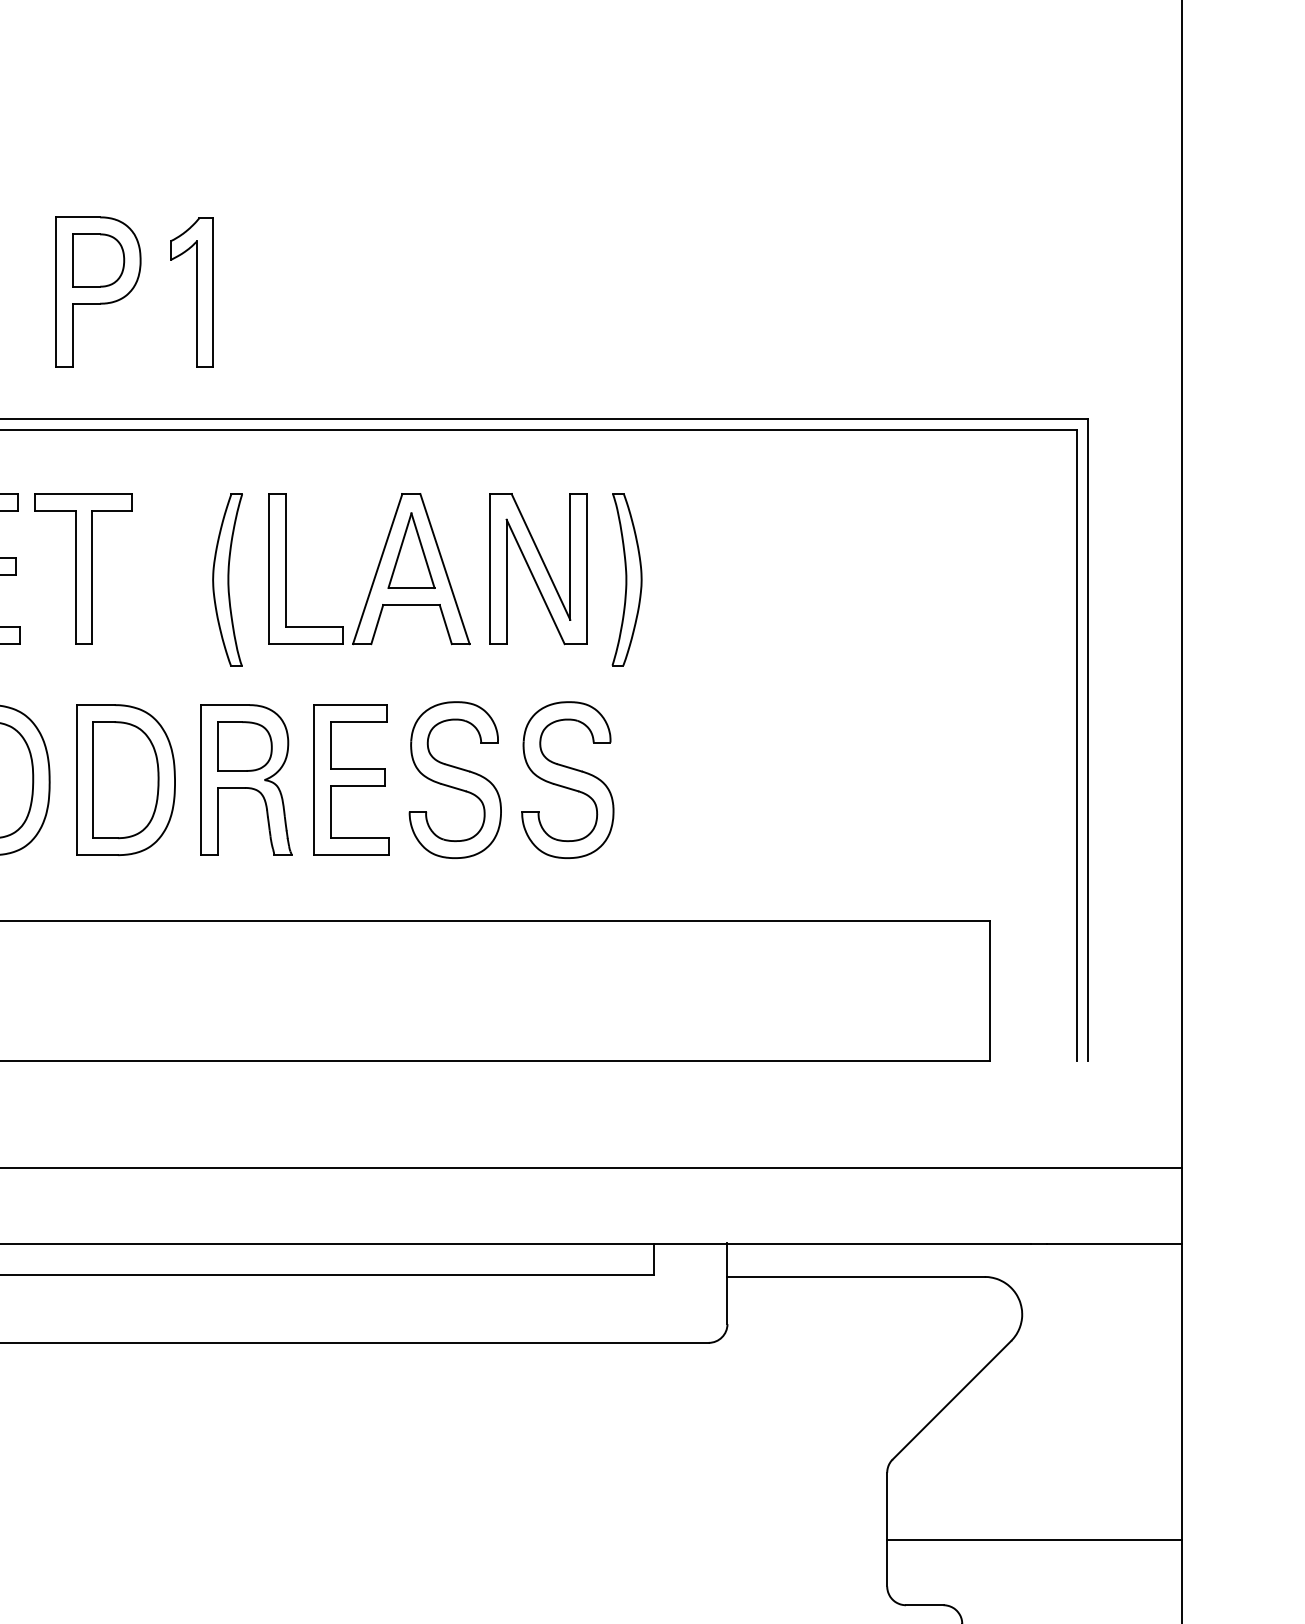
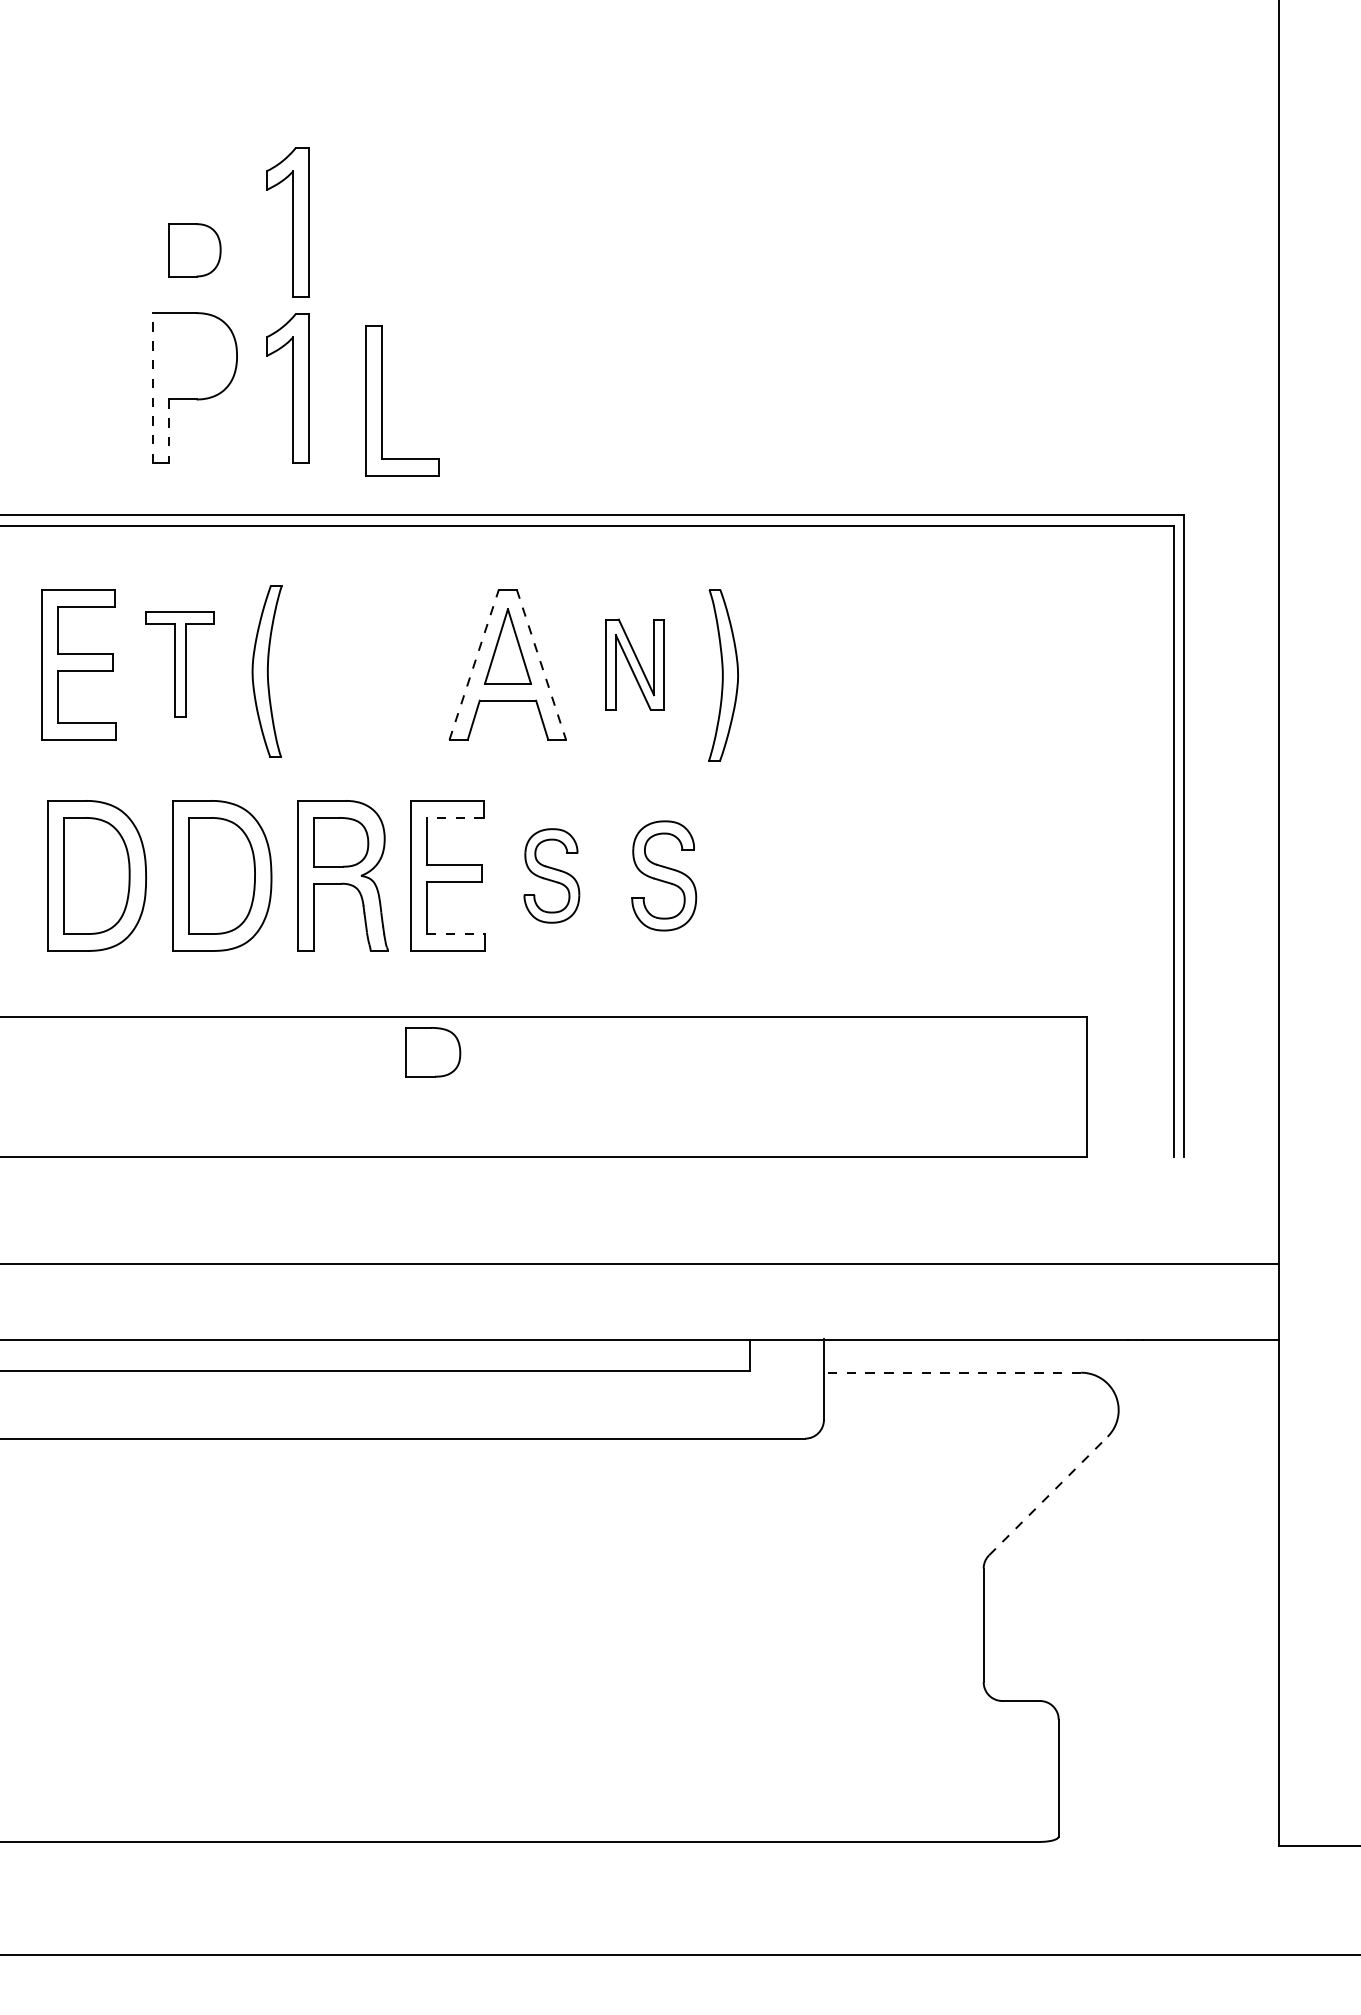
part: (191, 126) -> (287, 222), added
part: (98, 260) -> (194, 250), moved
line: (56, 291) -> (152, 387), solid -> dashed
line: (73, 335) -> (169, 431), solid -> dashed
part: (84, 568) -> (180, 664), size x0.7
part: (286, 568) -> (382, 400), moved
line: (378, 568) -> (474, 664), solid -> dashed
line: (445, 568) -> (541, 664), solid -> dashed
part: (538, 568) -> (634, 664), size x0.6
part: (227, 579) -> (266, 671), moved
line: (358, 721) -> (454, 817), solid -> dashed
part: (455, 779) -> (551, 875), size x0.6
part: (567, 779) -> (663, 875), size x0.7
line: (360, 837) -> (456, 933), solid -> dashed
part: (337, 956) -> (433, 1052), added
line: (856, 1276) -> (952, 1372), solid -> dashed
line: (952, 1400) -> (1048, 1496), solid -> dashed
line: (1034, 1540) -> (1130, 1636), removed

